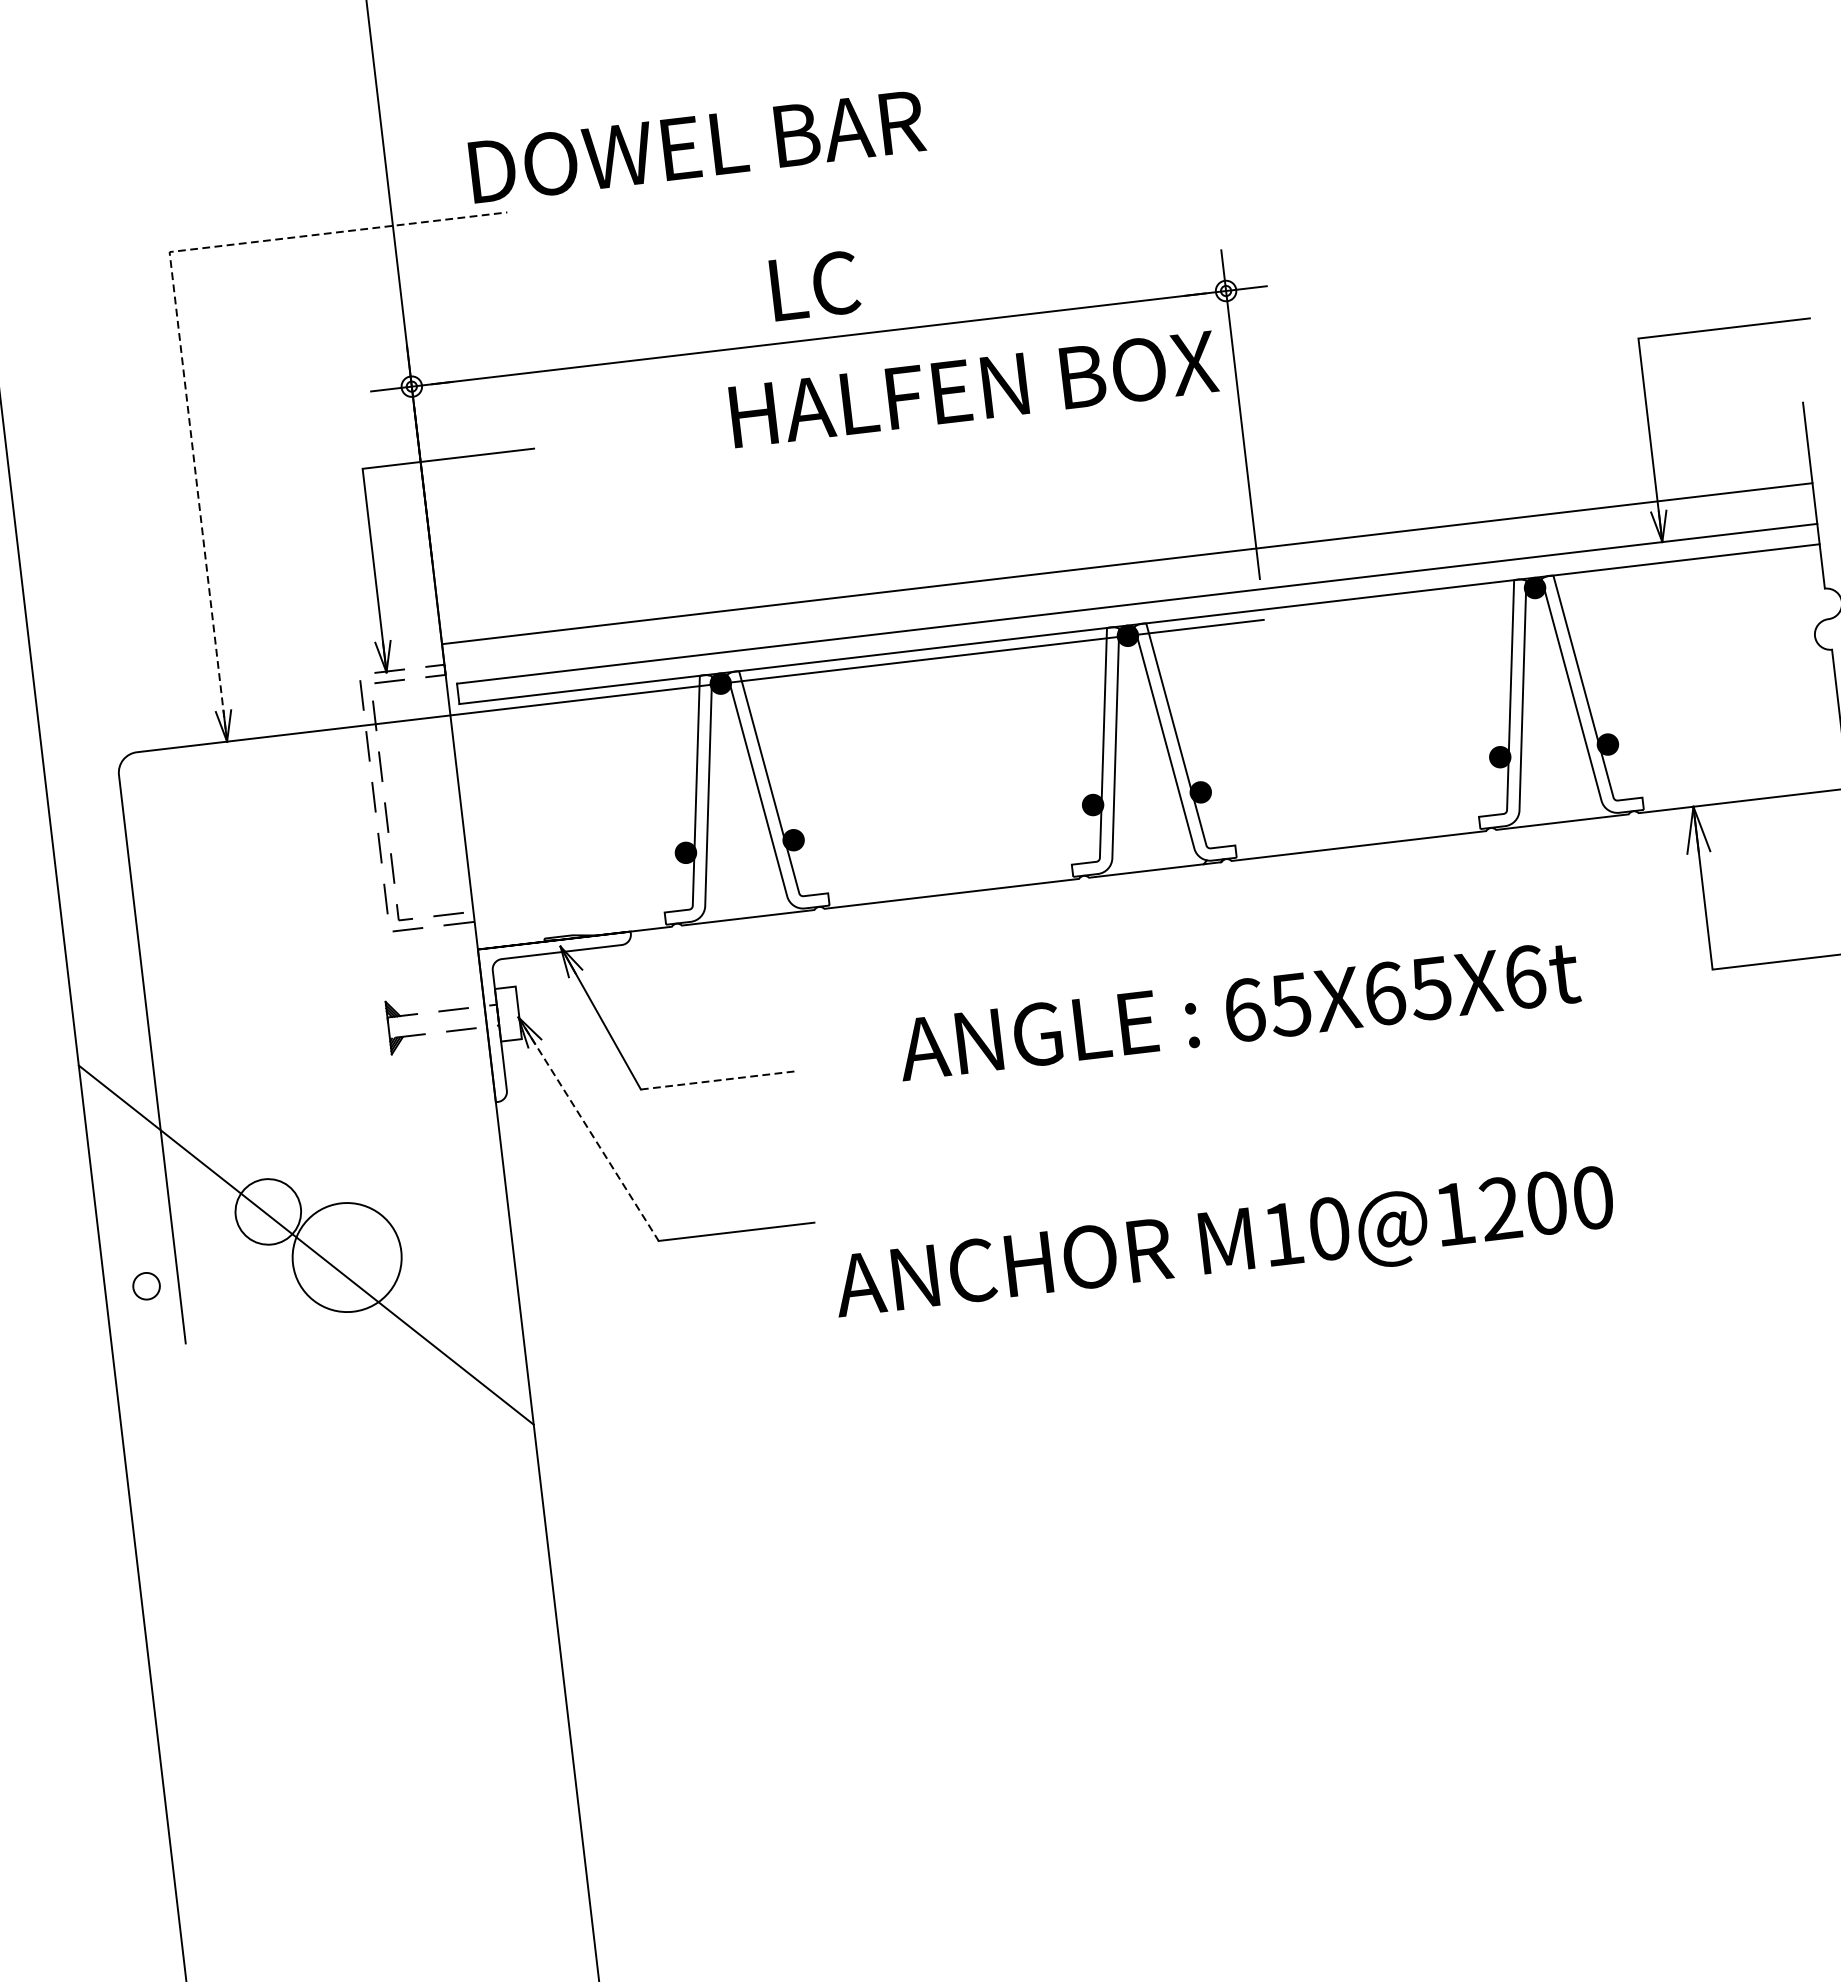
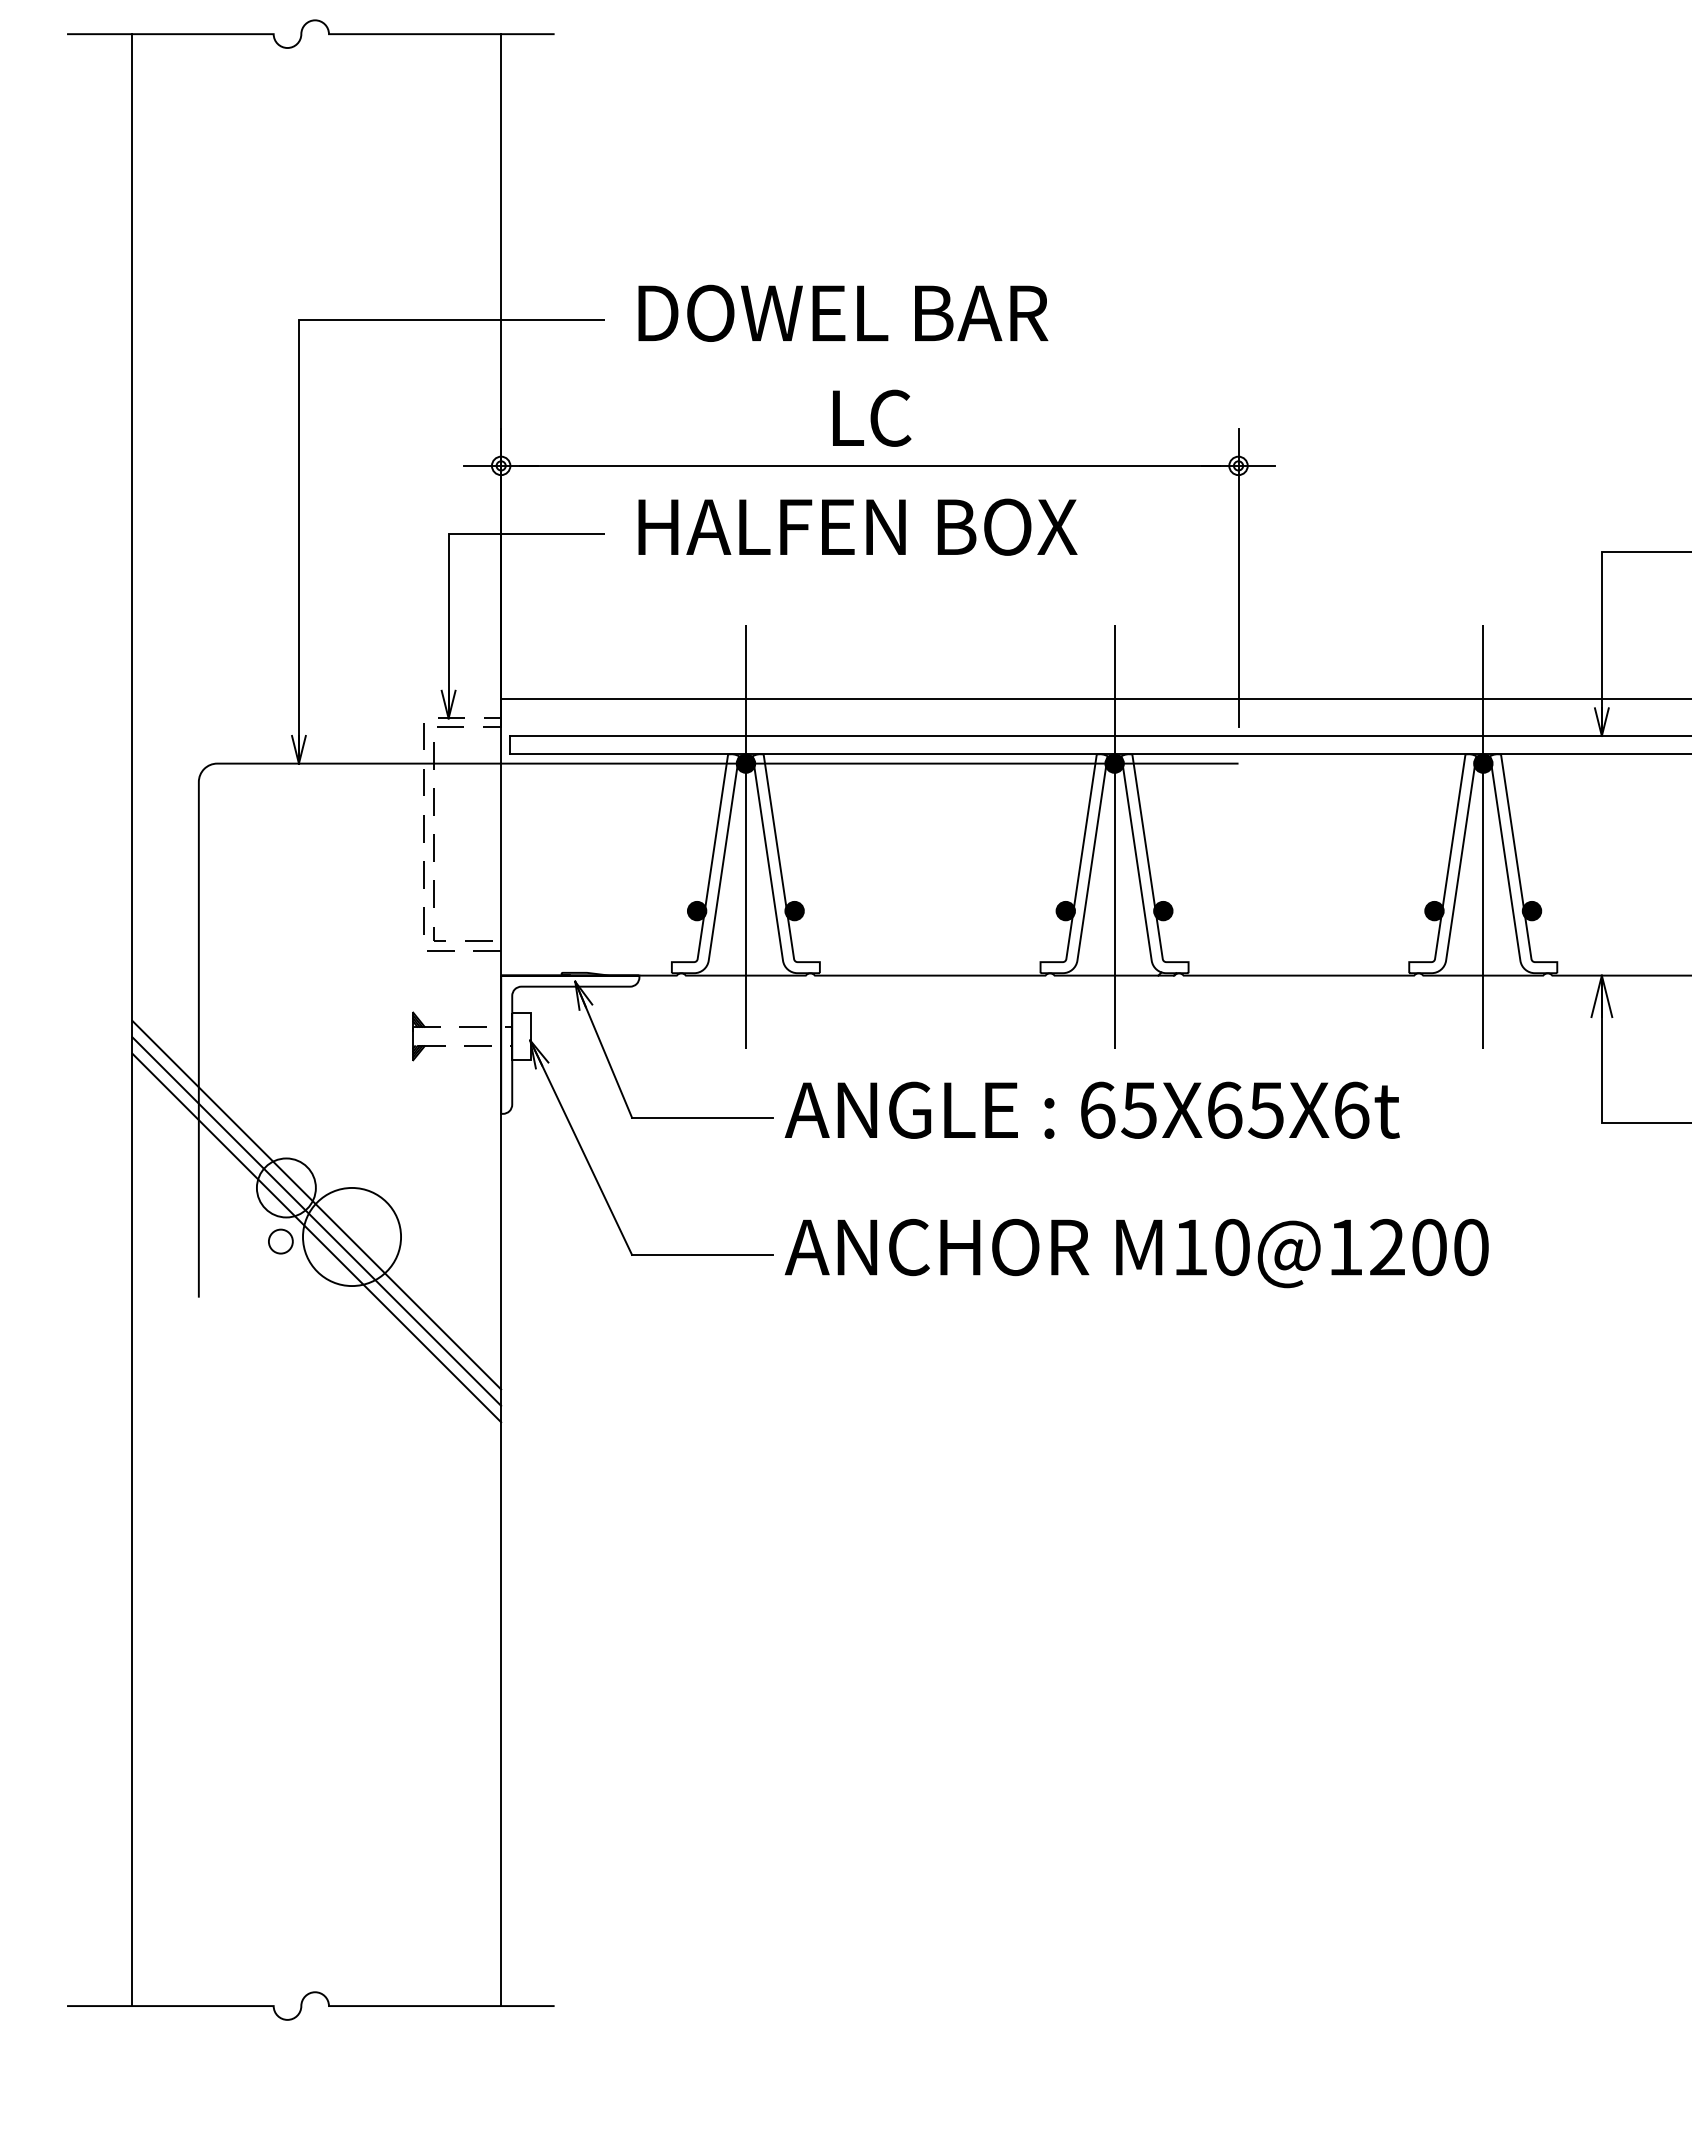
text: (697, 145) -> (843, 312), moved
line: (177, 327) -> (298, 388), dashed -> solid
text: (973, 388) -> (857, 526), moved
line: (1544, 669) -> (1483, 837), added
line: (1137, 717) -> (1114, 837), added
line: (729, 765) -> (745, 837), added
text: (1237, 1010) -> (1091, 1109), moved
line: (718, 1080) -> (702, 1117), dashed -> solid
line: (588, 1128) -> (581, 1147), dashed -> solid
line: (303, 1226) -> (316, 1204), added
text: (1224, 1247) -> (1136, 1253), moved
line: (307, 1262) -> (316, 1237), added
circle: (146, 1286) -> (280, 1241), moved

